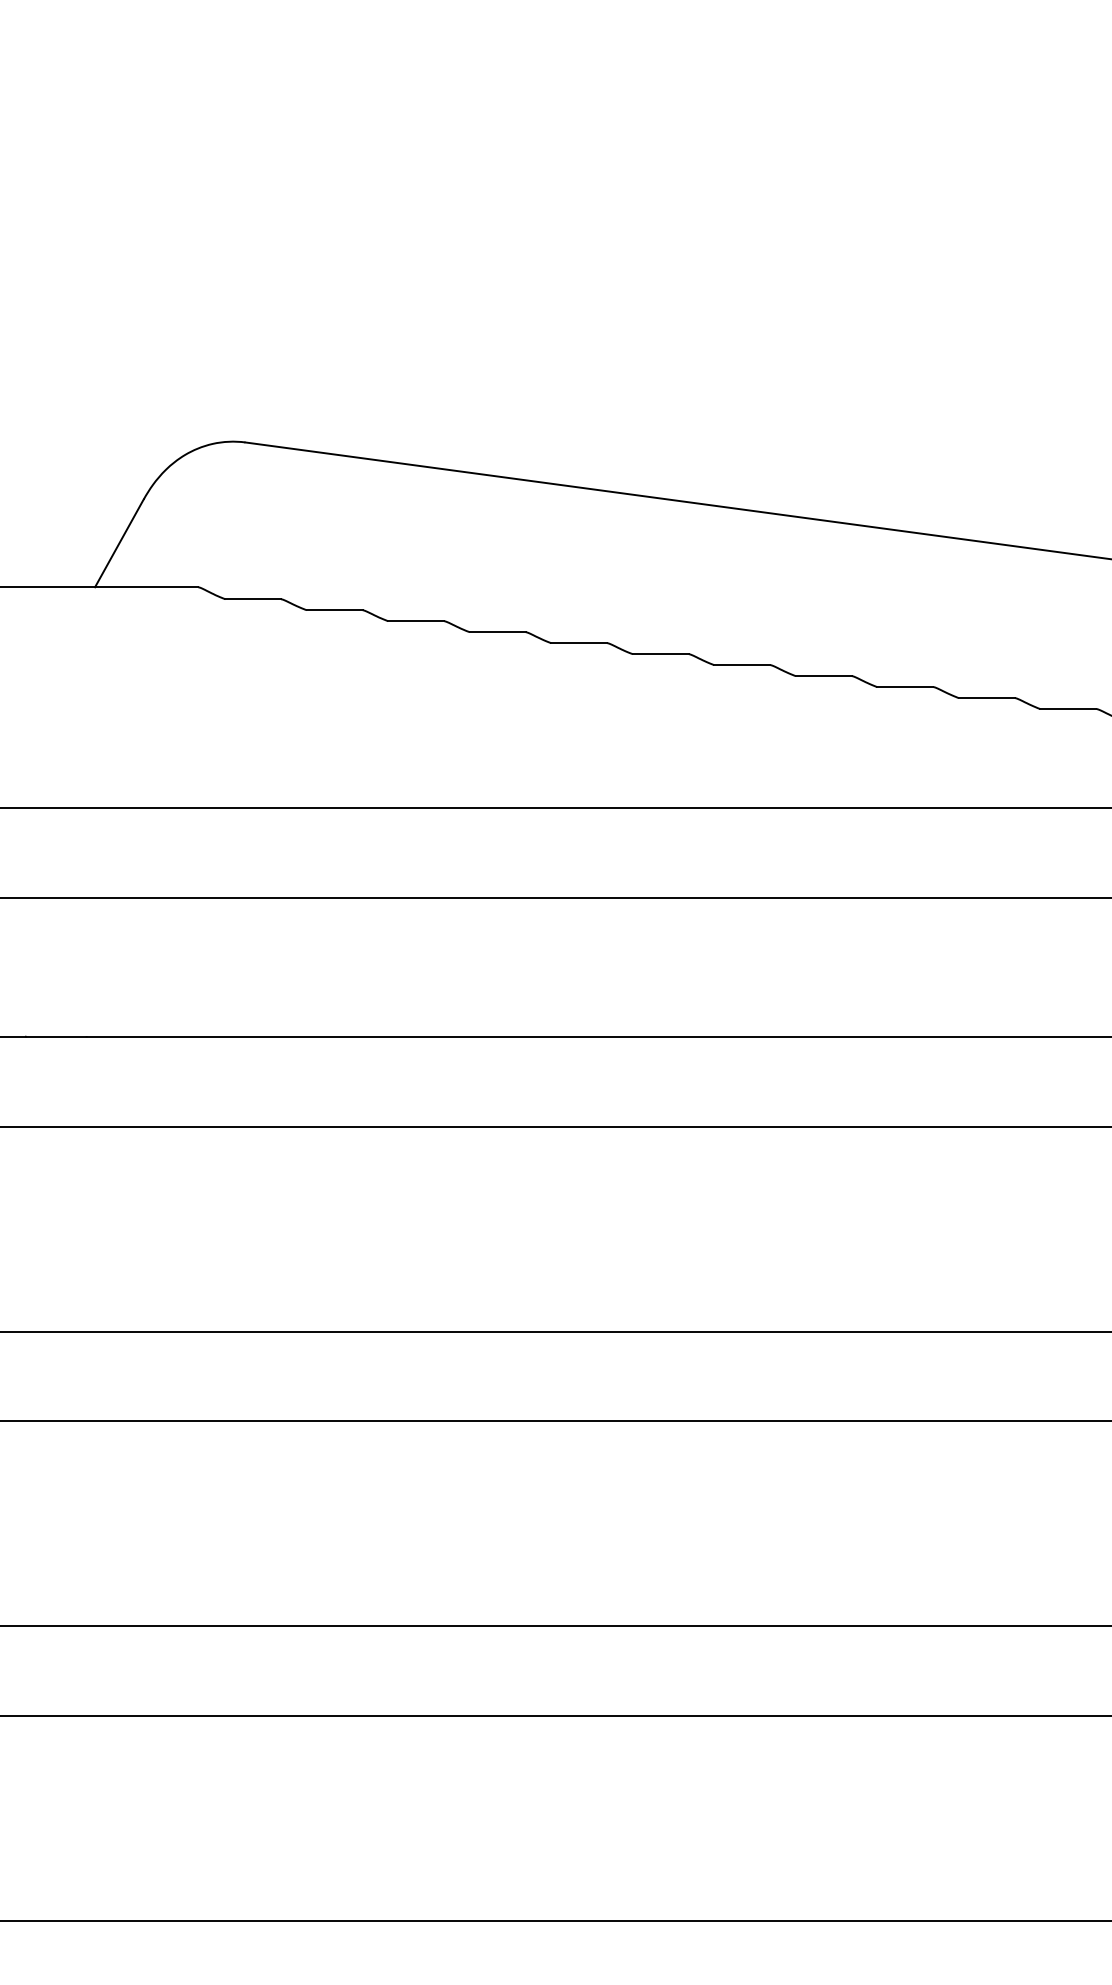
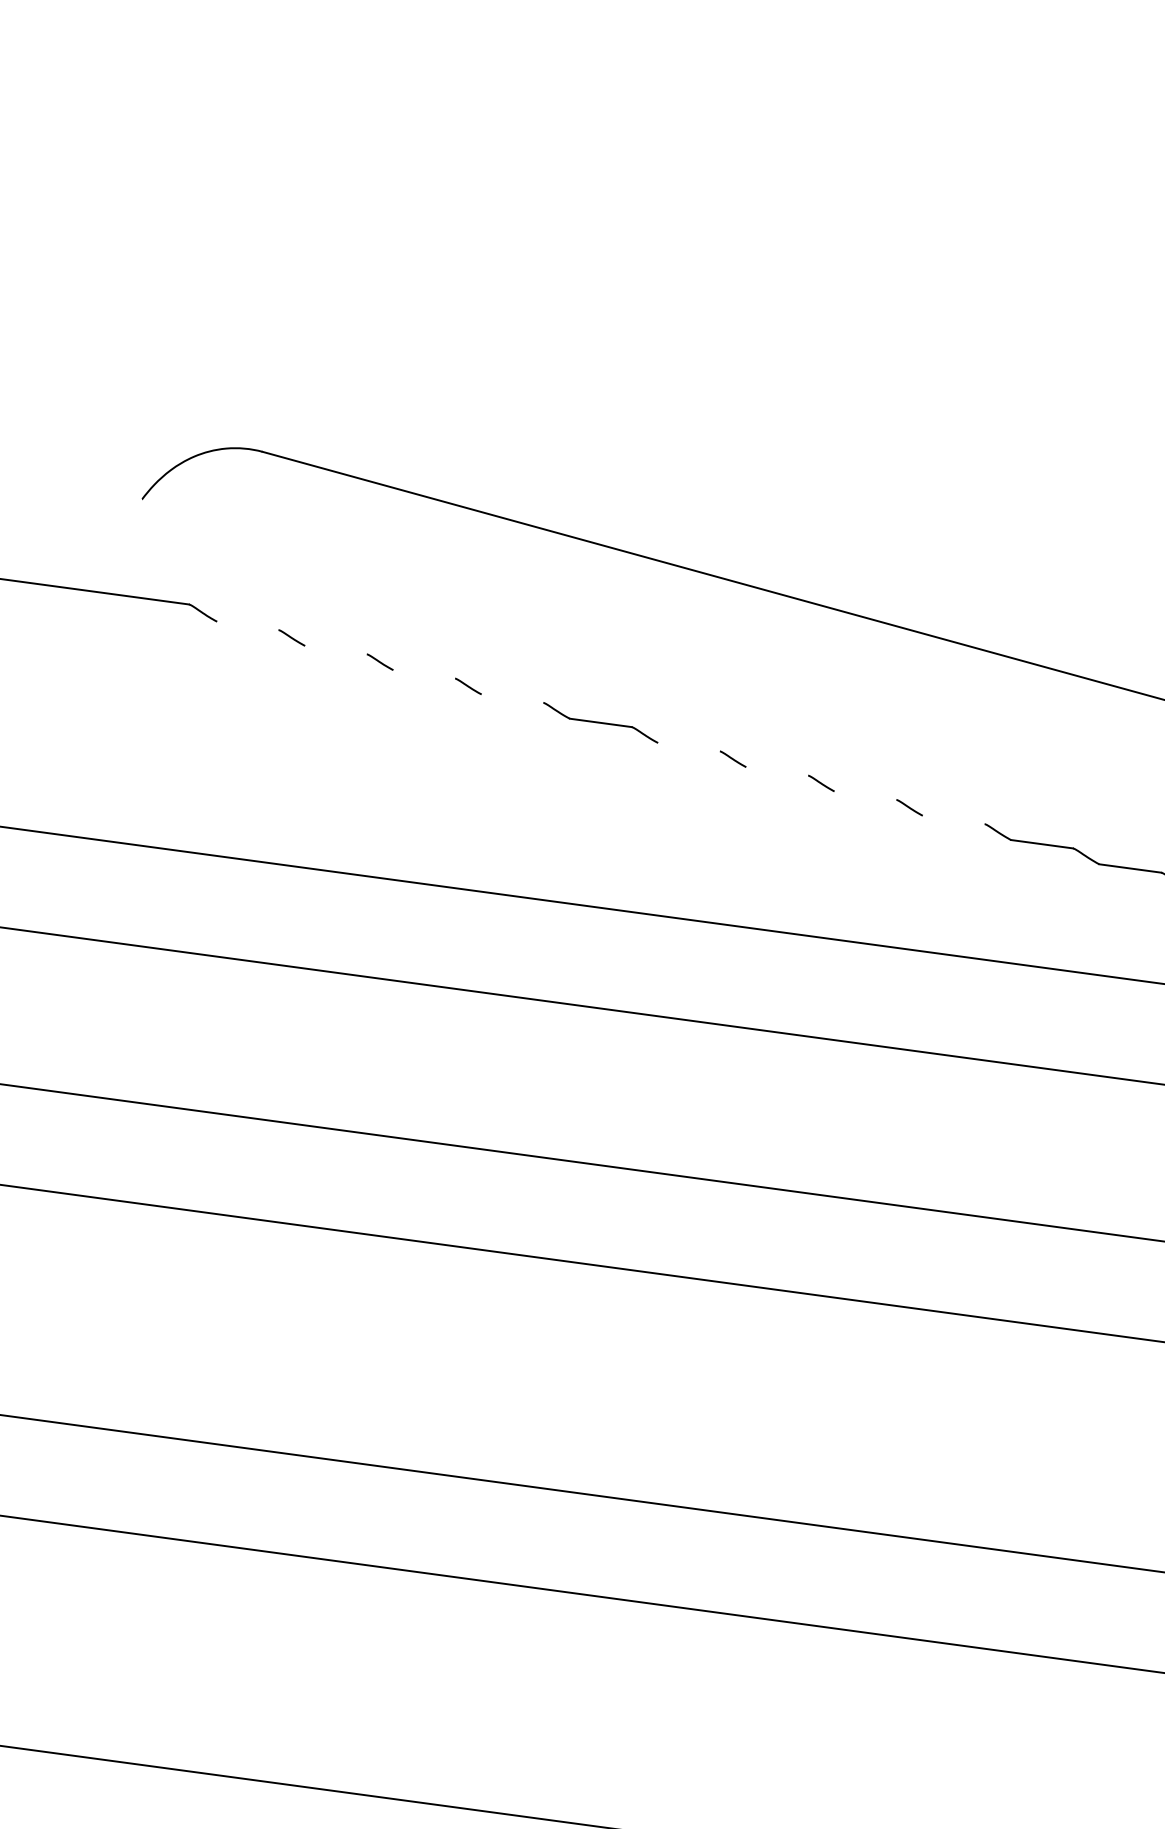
line: (119, 543) -> (108, 544), removed
line: (253, 599) -> (248, 626), removed
line: (334, 610) -> (335, 650), removed
line: (416, 621) -> (424, 674), removed
line: (497, 632) -> (512, 698), removed
line: (660, 654) -> (688, 747), removed
line: (742, 665) -> (777, 771), removed
line: (823, 676) -> (865, 796), removed
line: (905, 687) -> (953, 820), removed

